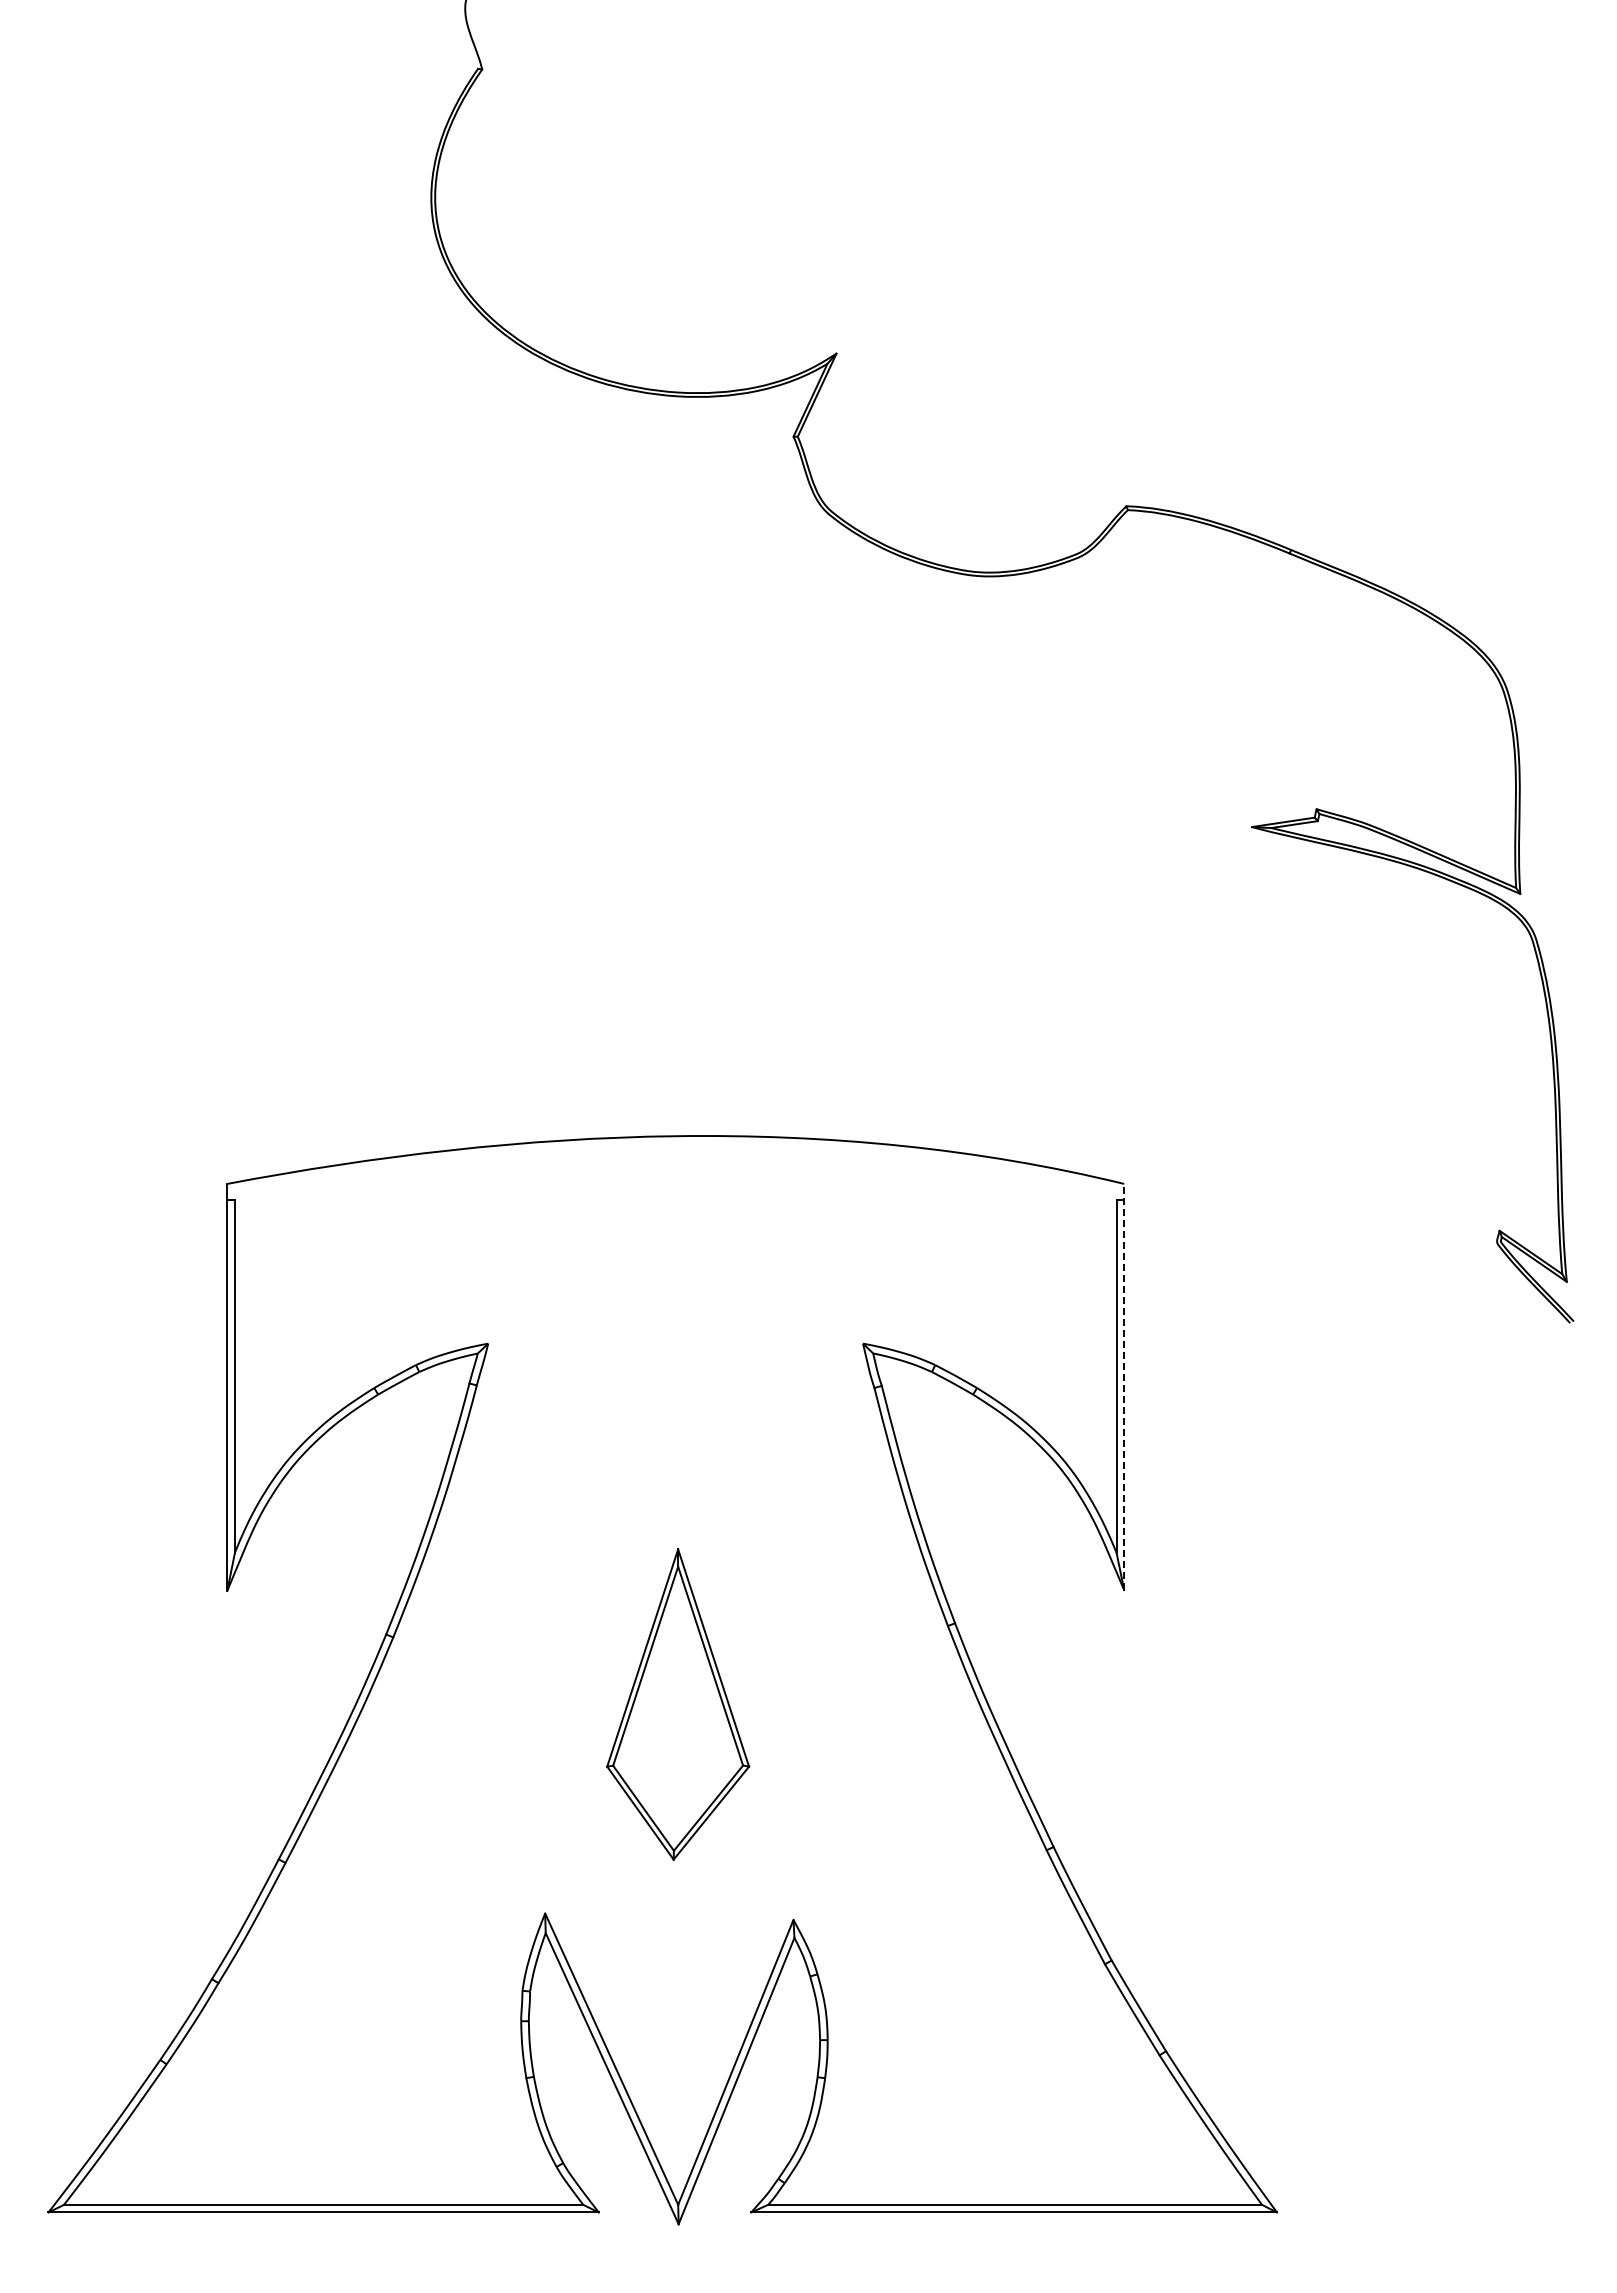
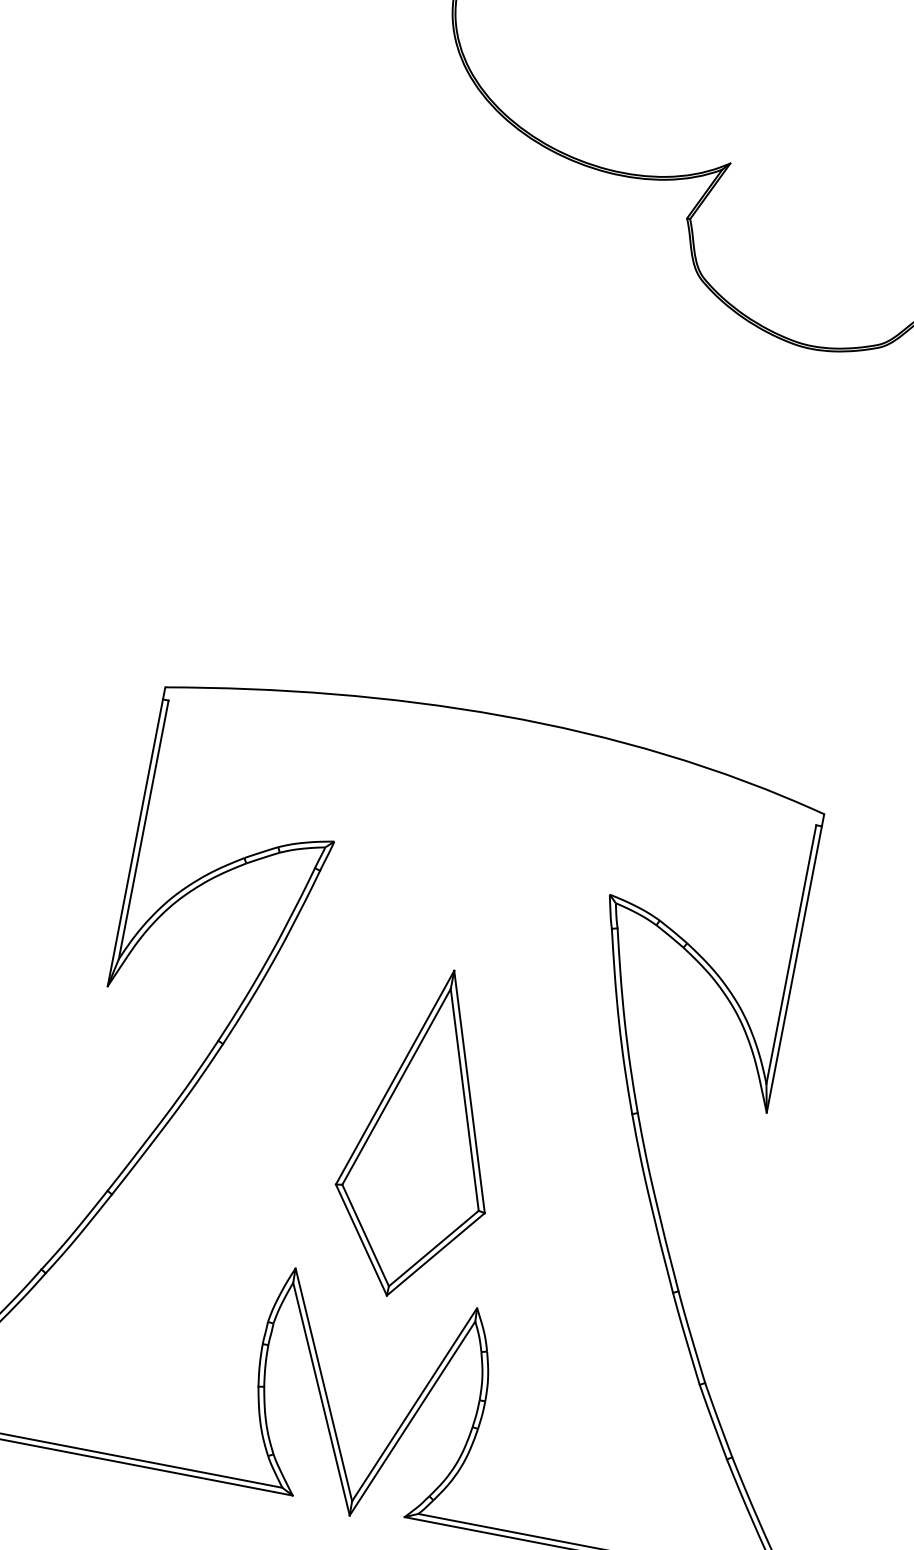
line: (1124, 1386) -> (795, 963), dashed -> solid
part: (677, 1704) -> (422, 1133), size x1.43

